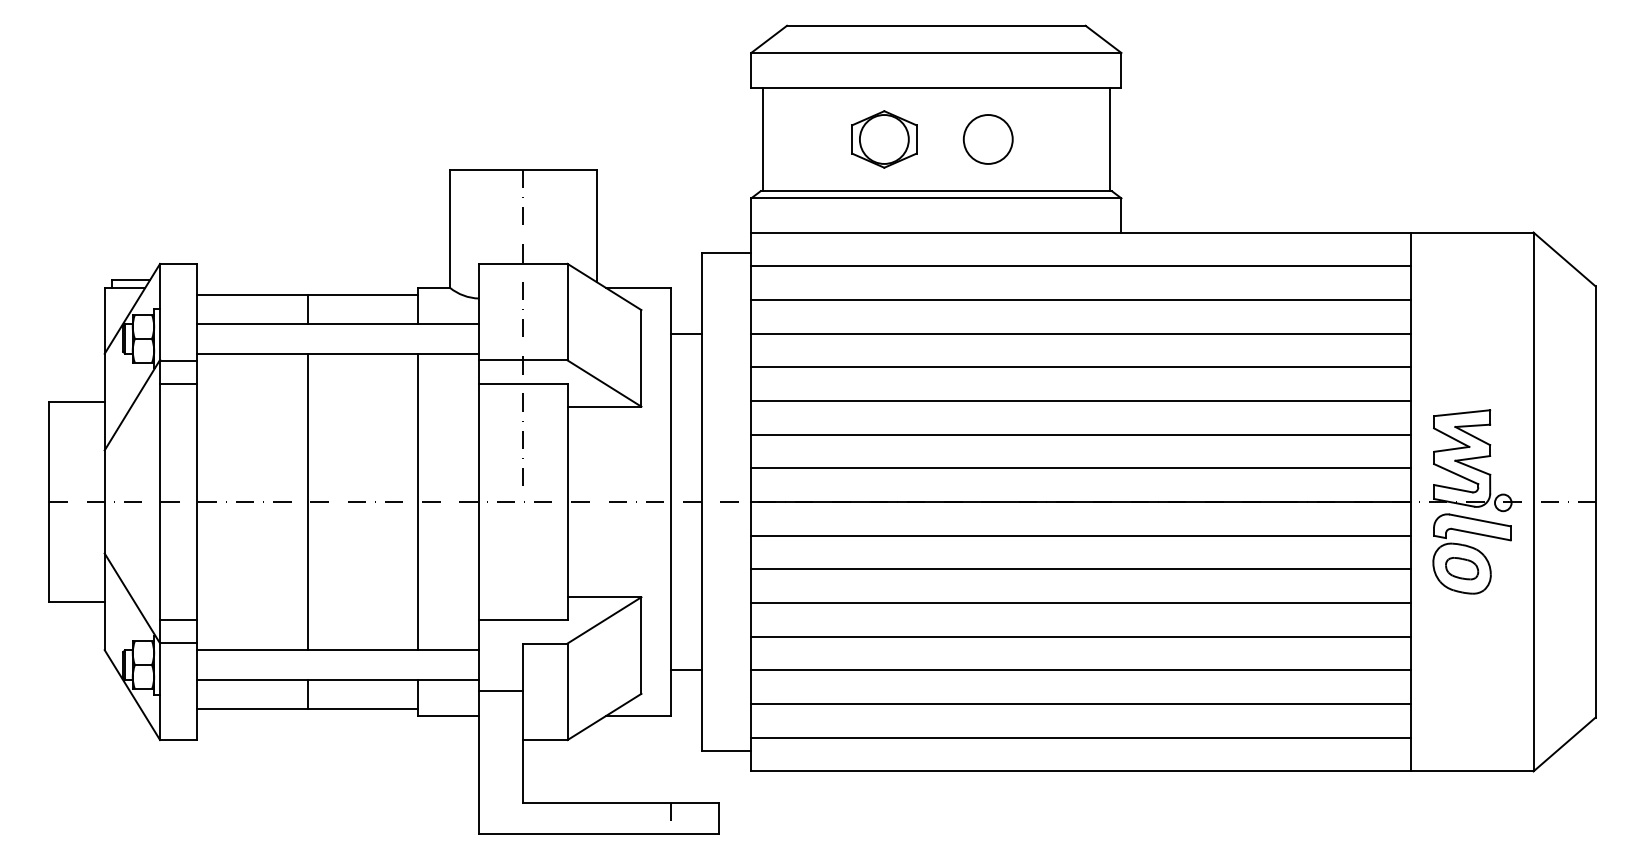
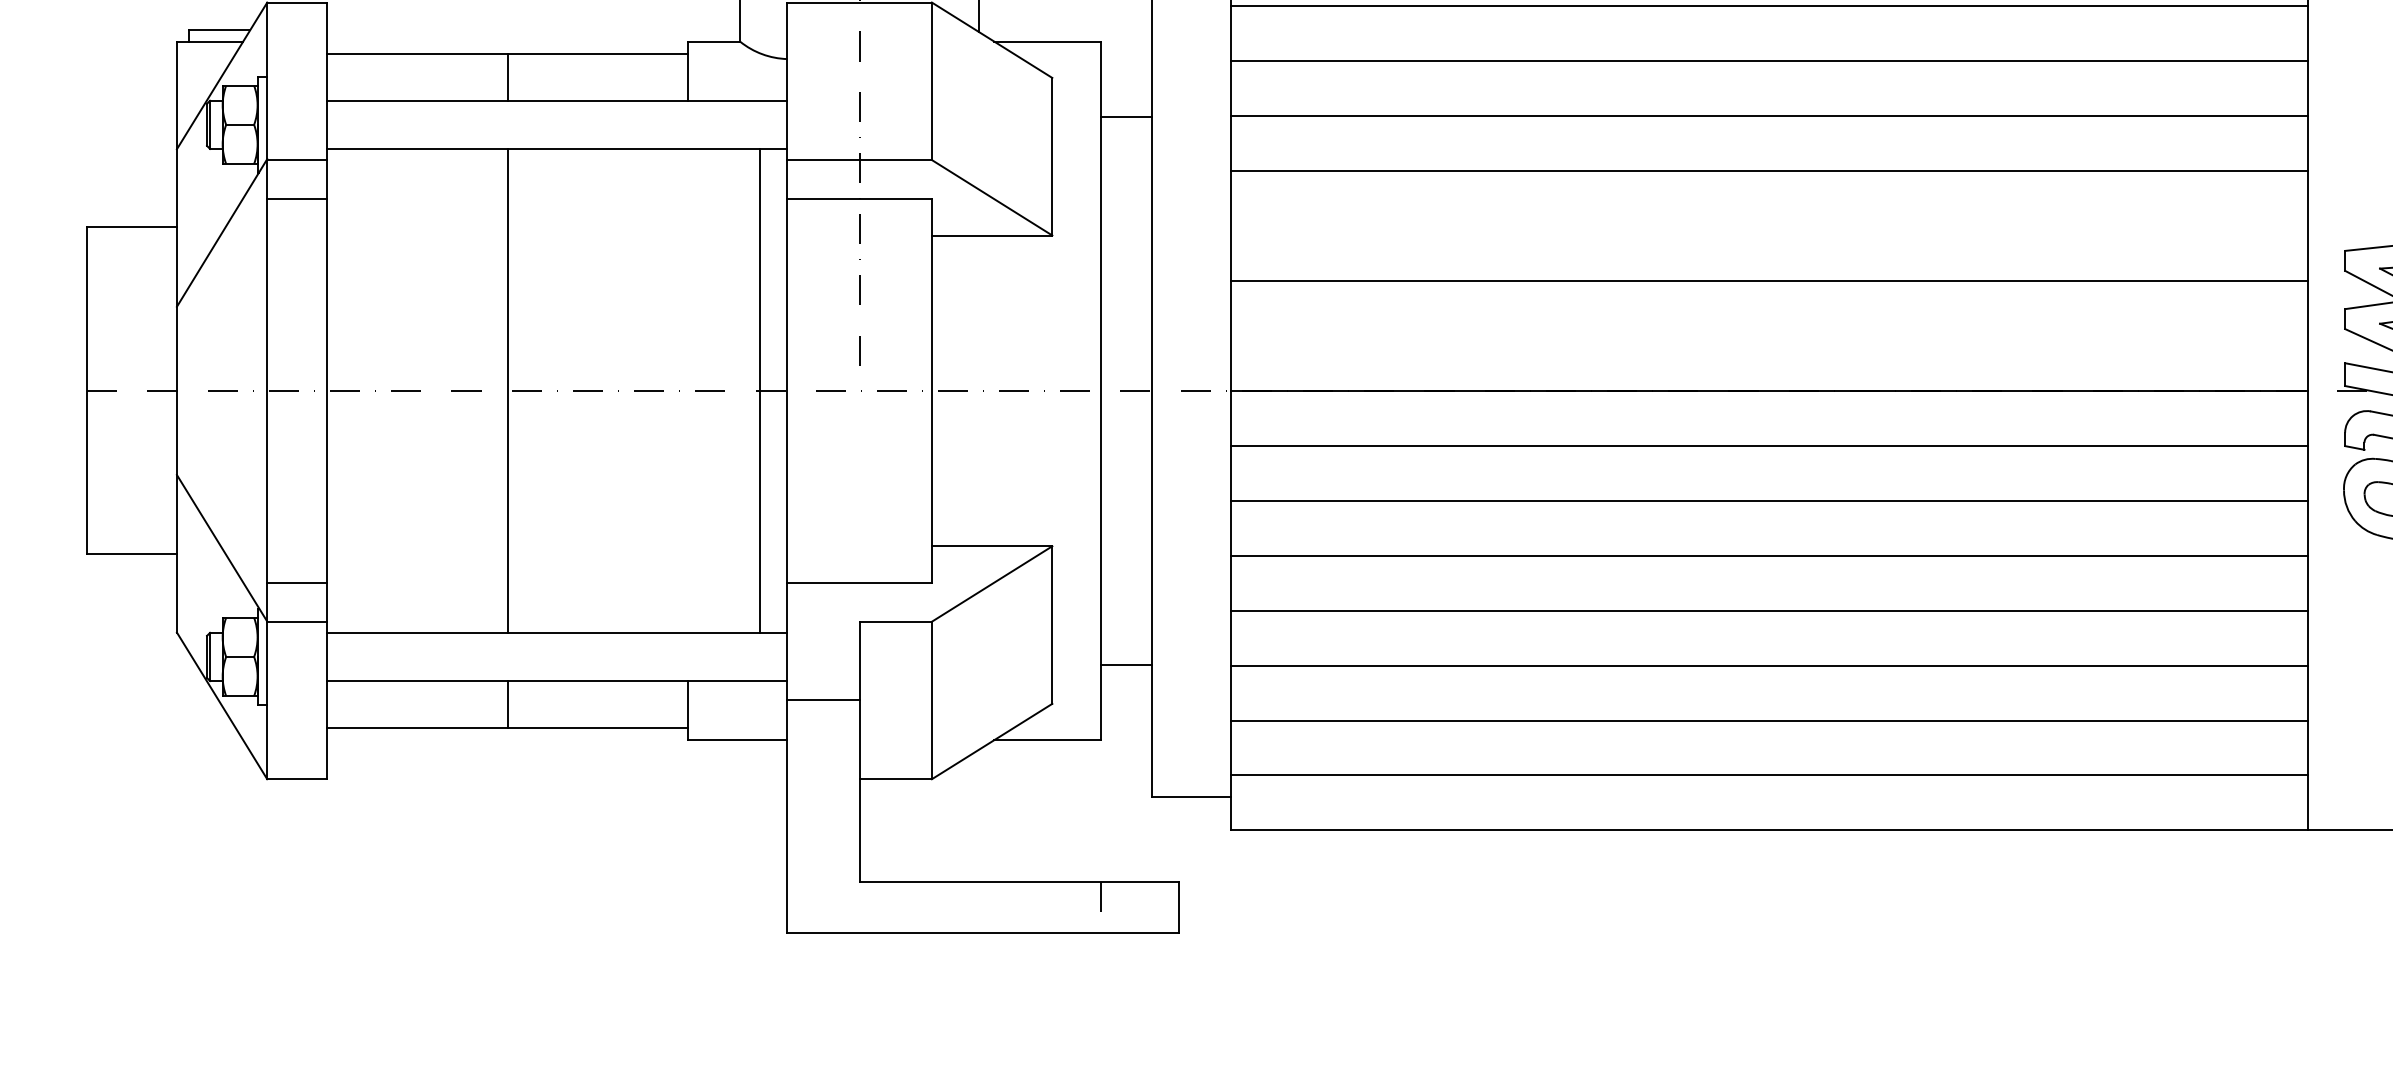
line: (1081, 400) -> (1770, 225), removed
line: (1081, 468) -> (1770, 336), removed
line: (418, 501) -> (760, 390), moved

